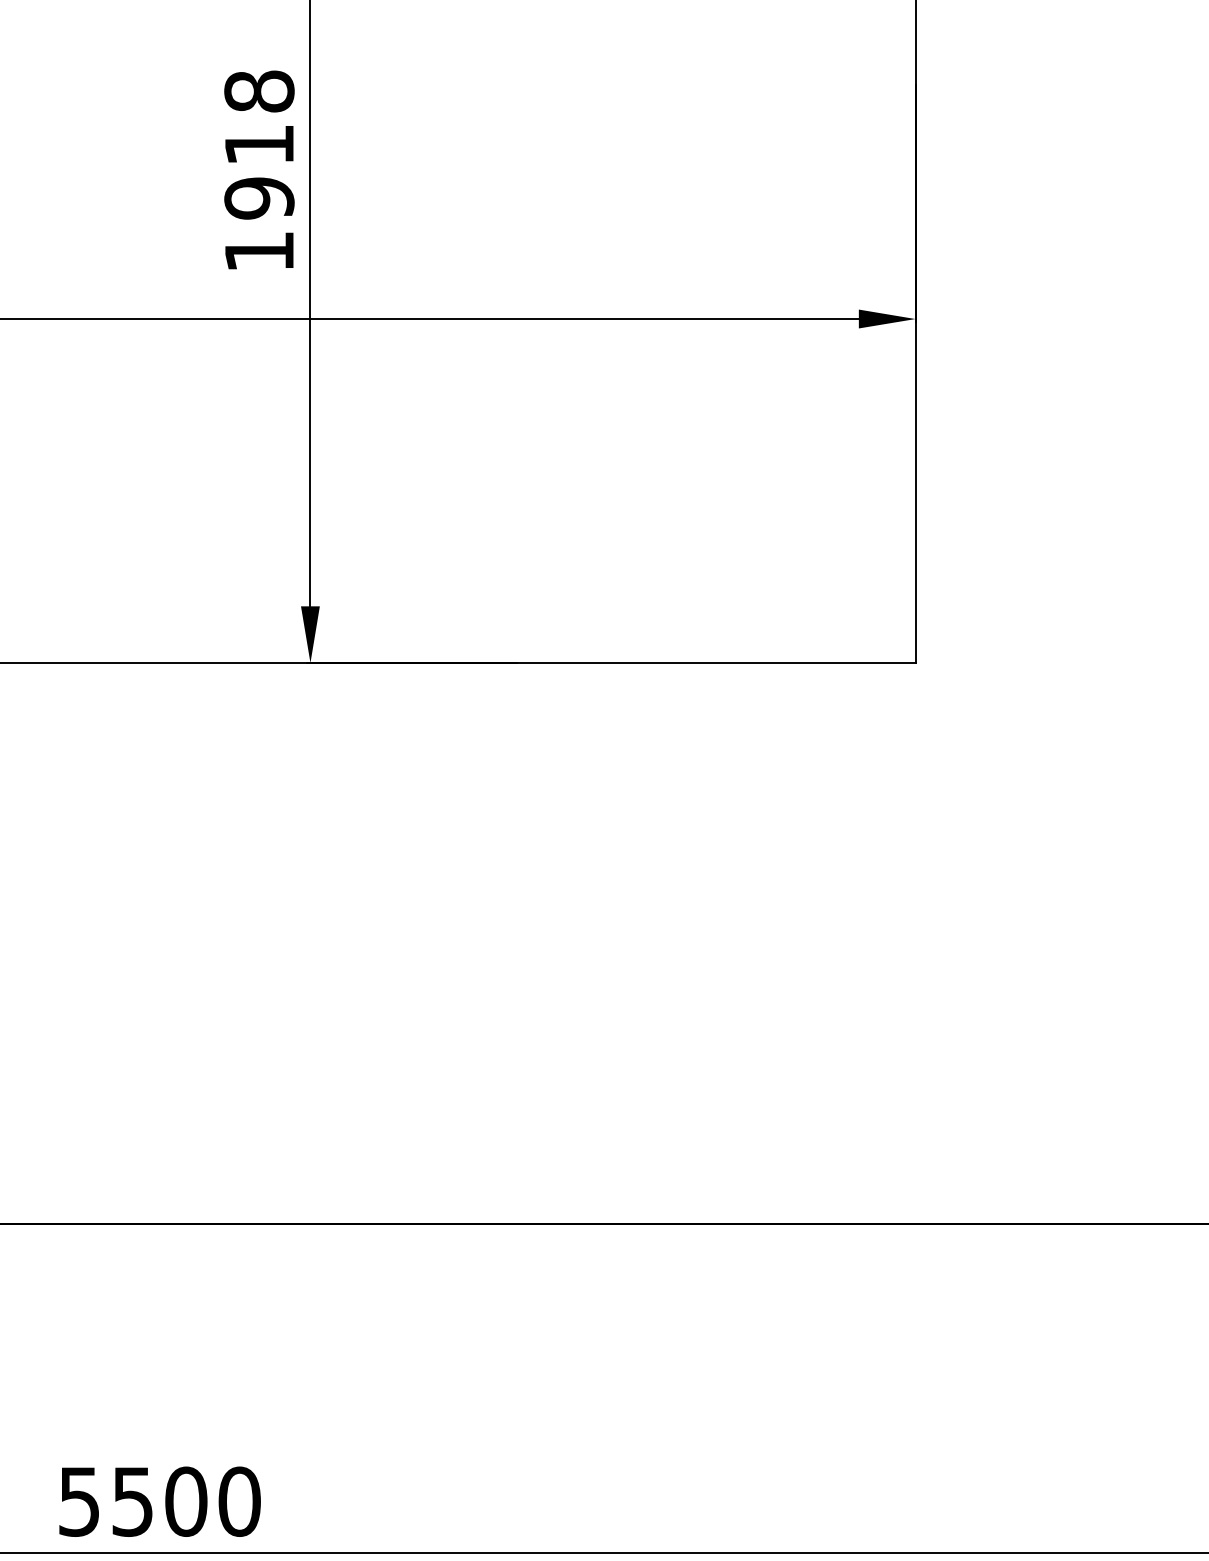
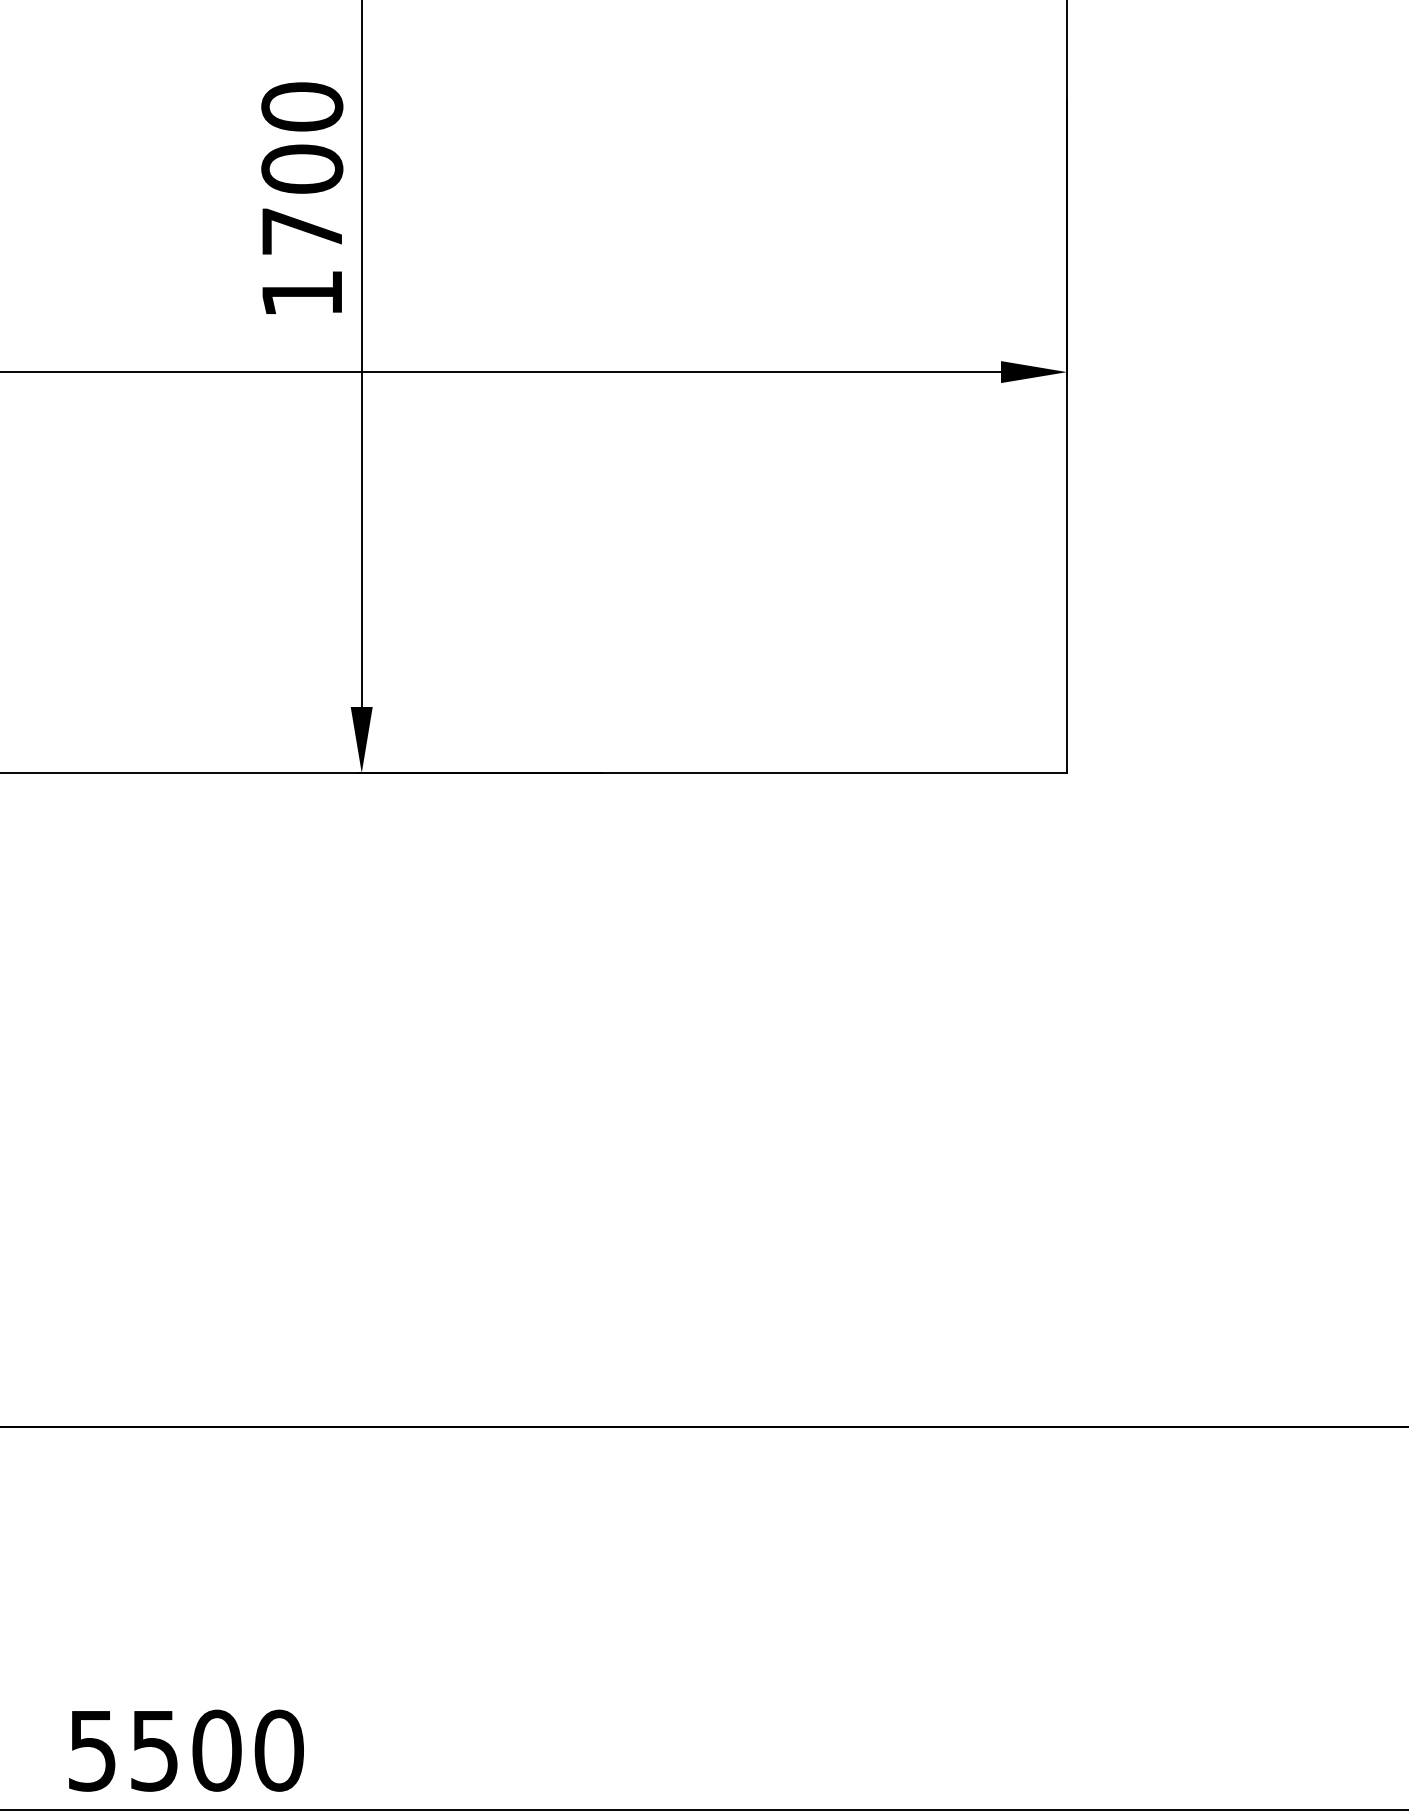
text: (259, 145) -> (302, 169), 1918 -> 1700

